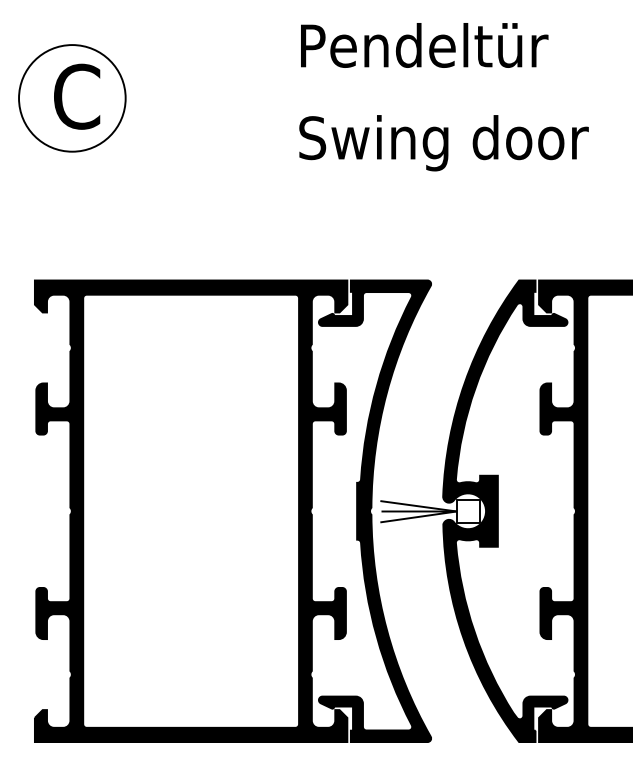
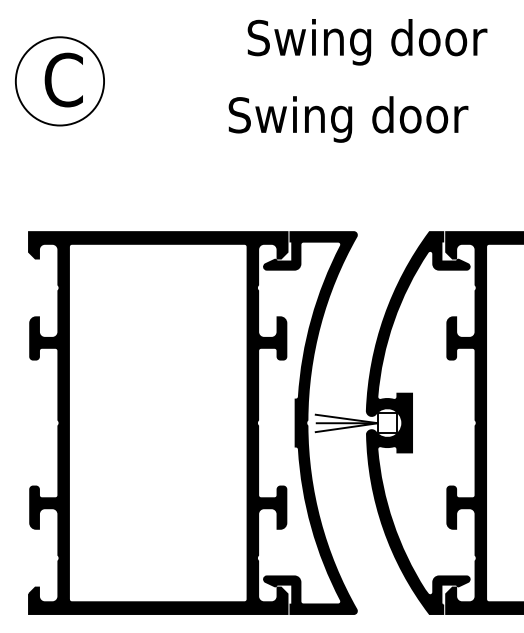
text: (443, 51) -> (367, 42), Pendeltür -> Swing door
text: (443, 143) -> (348, 119), moved

